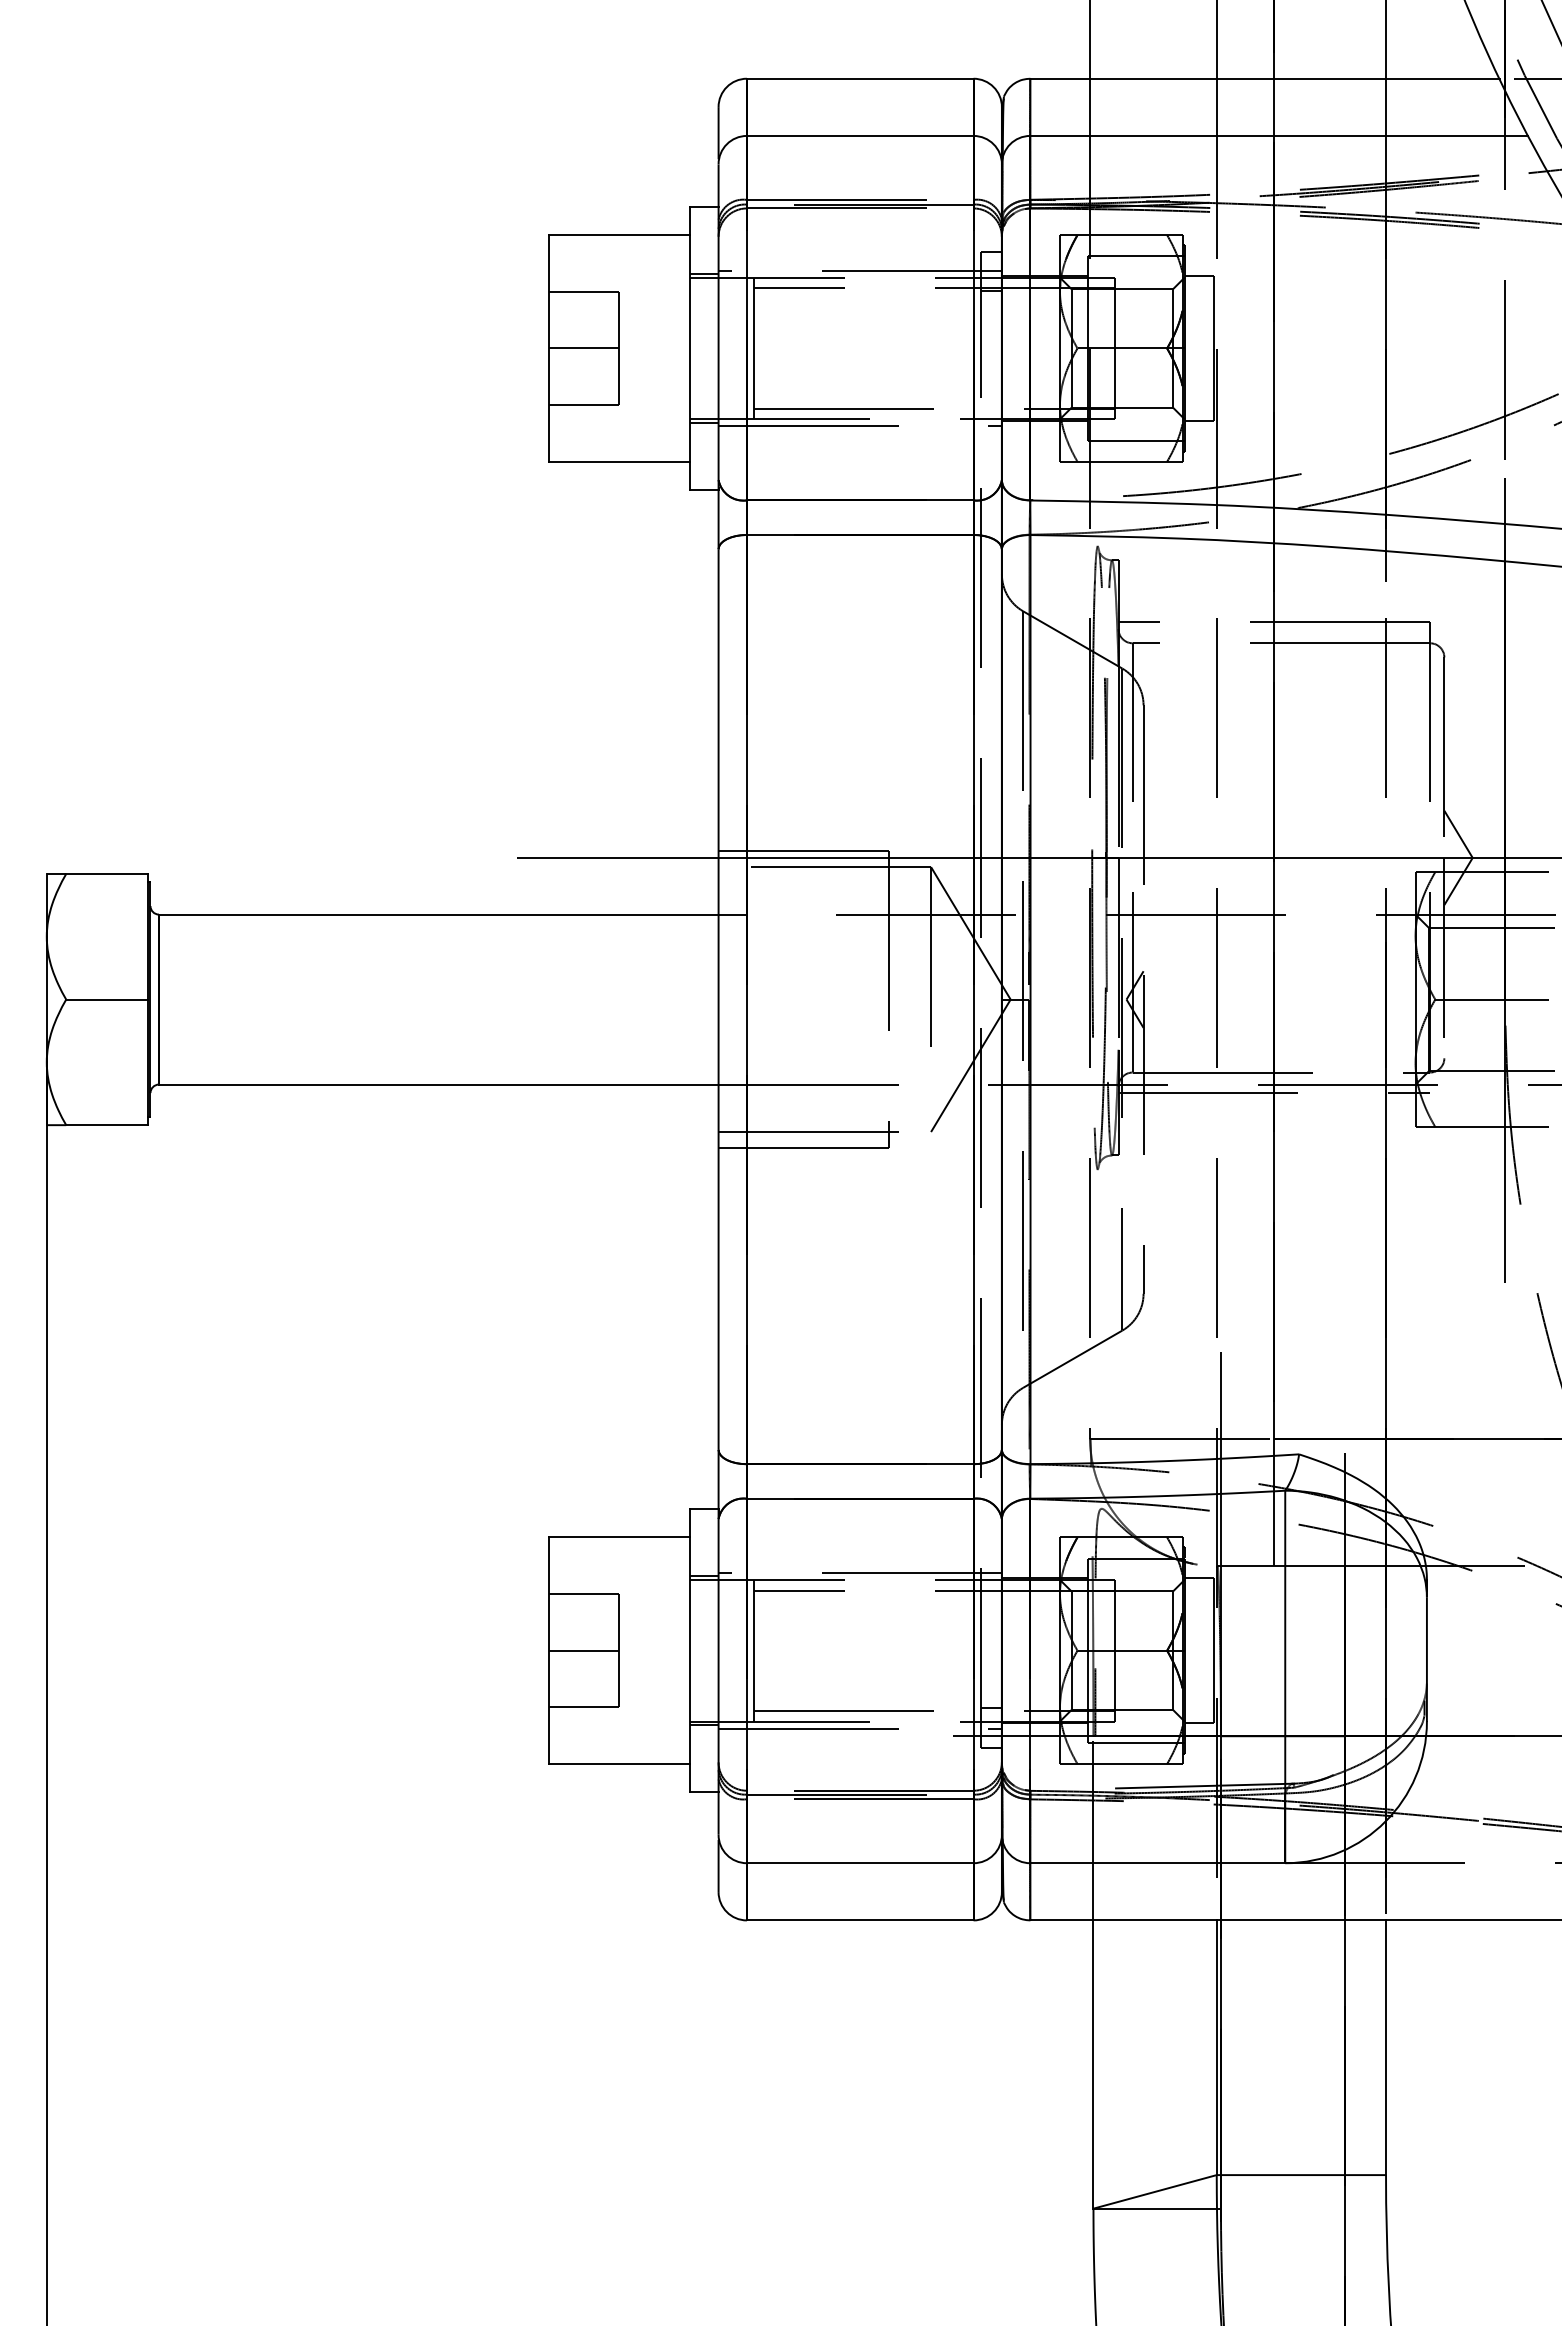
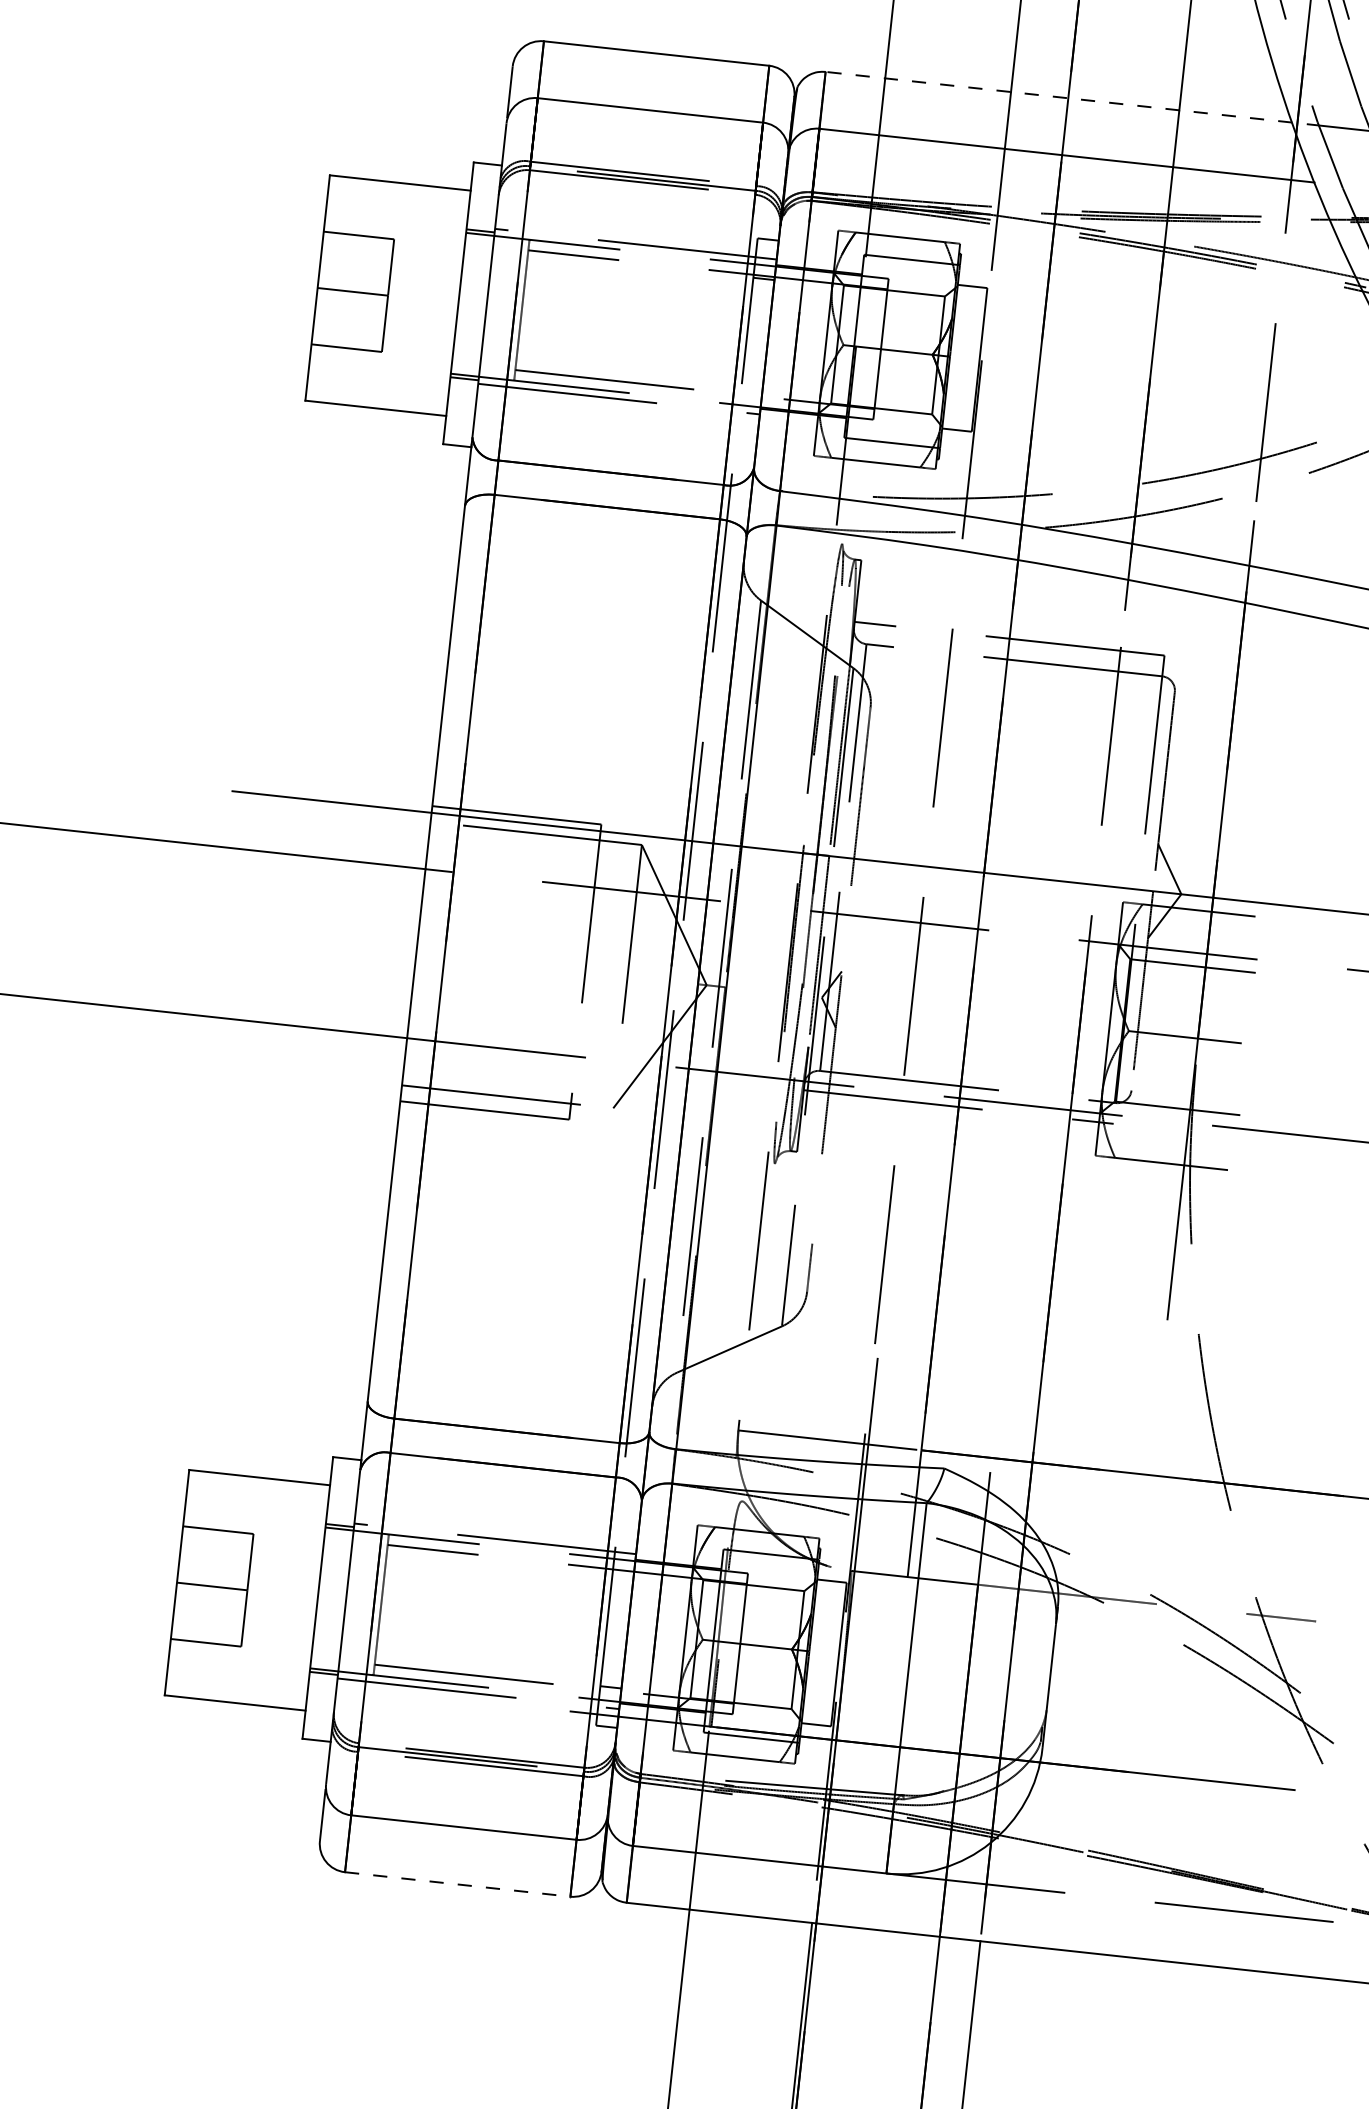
line: (1264, 78) -> (1058, 96), solid -> dashed
line: (860, 1920) -> (457, 1884), solid -> dashed

